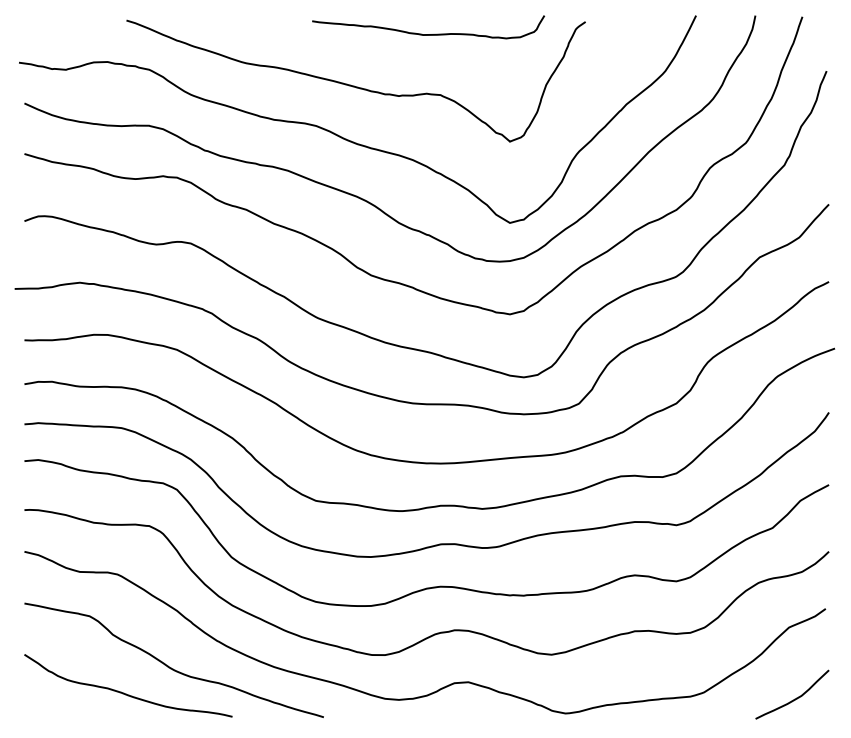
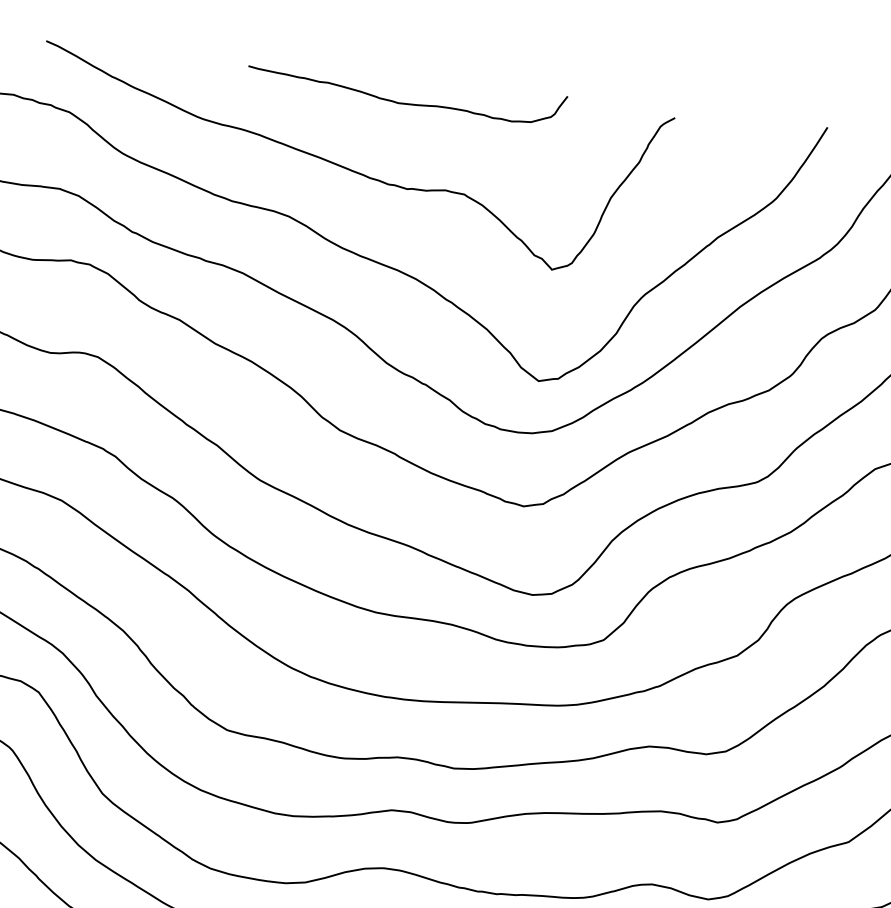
curve: (428, 34) -> (405, 103), moved

